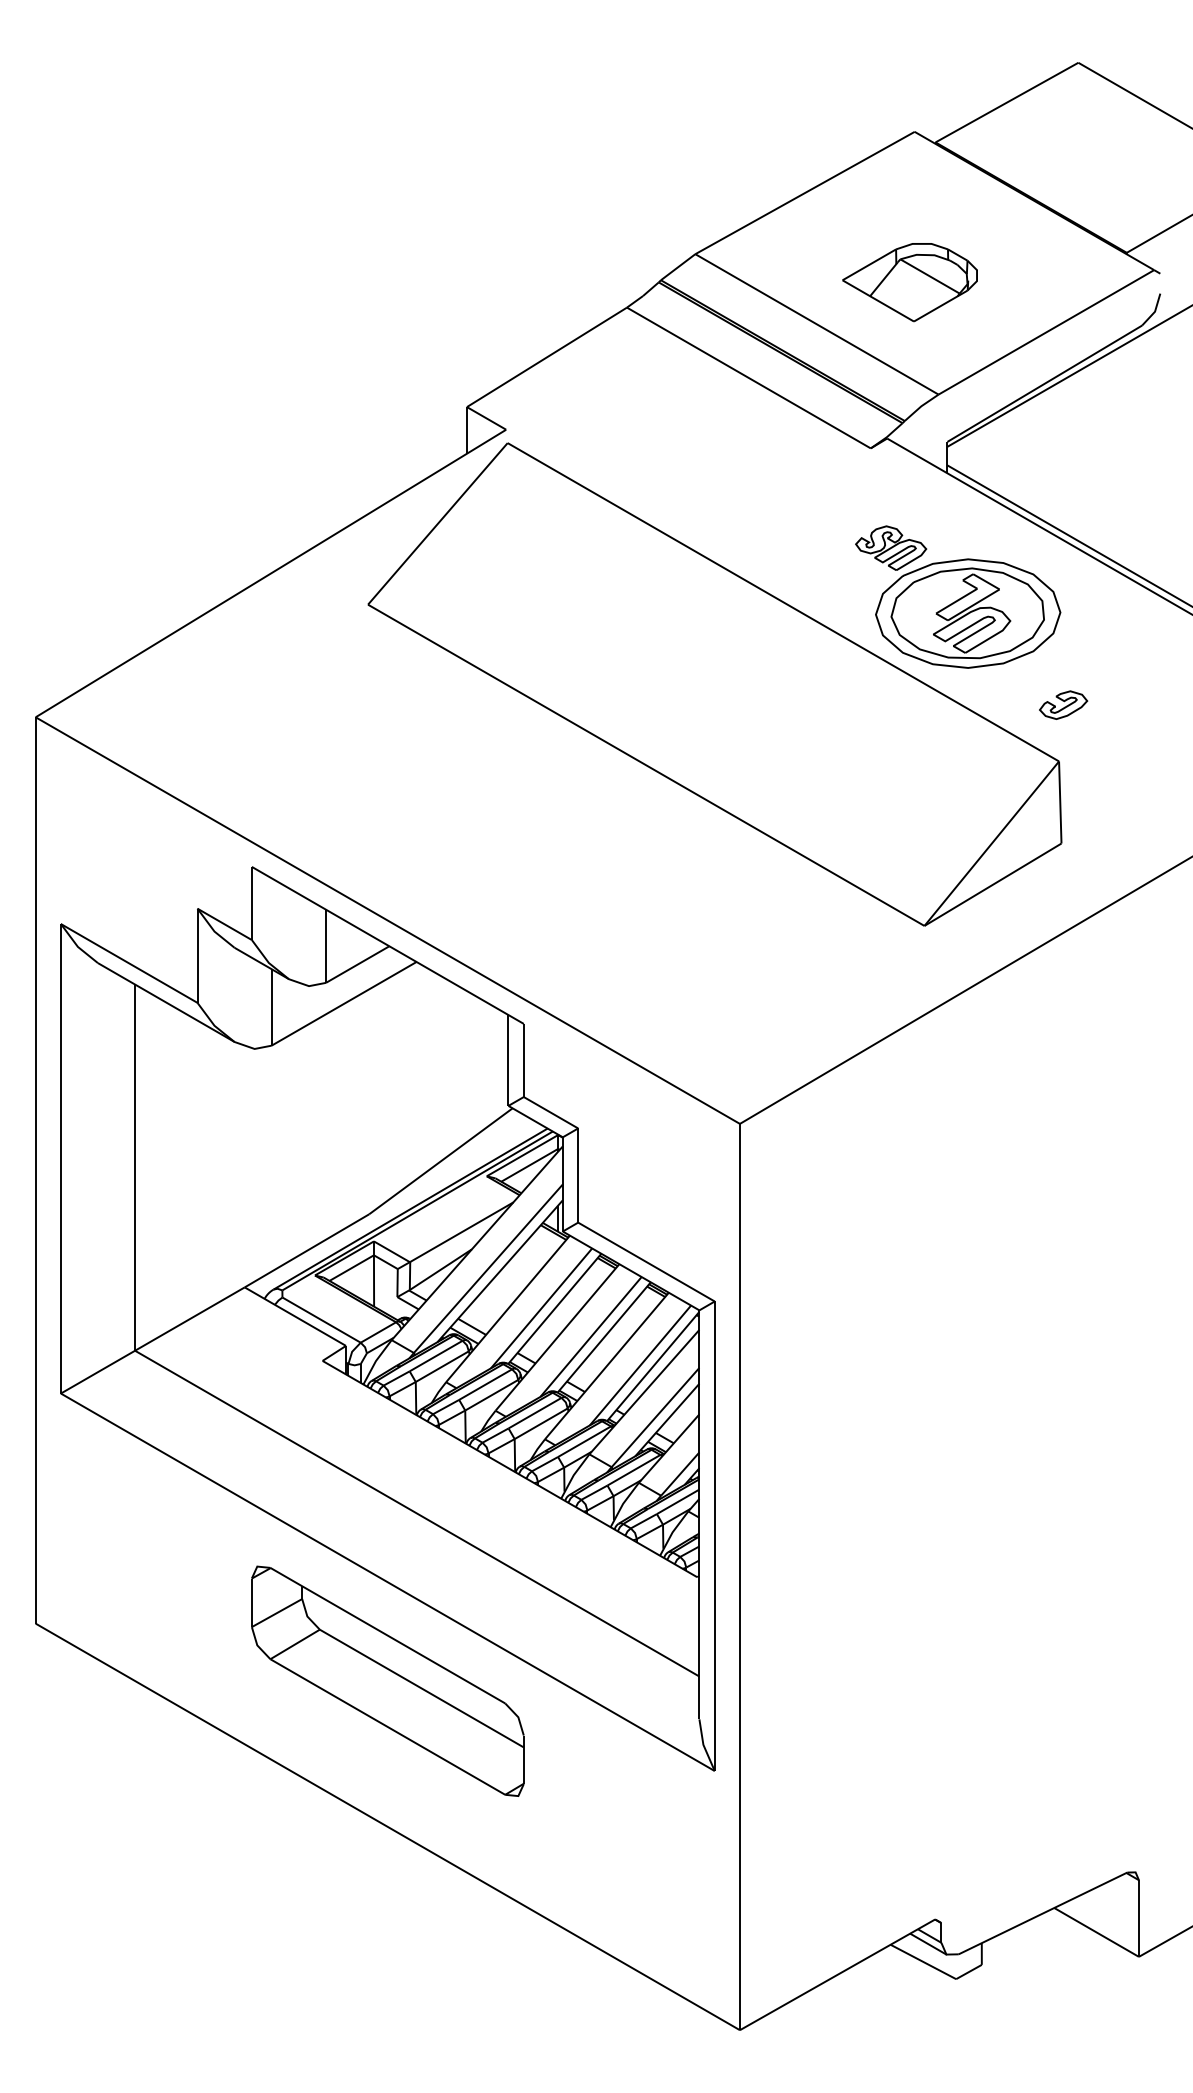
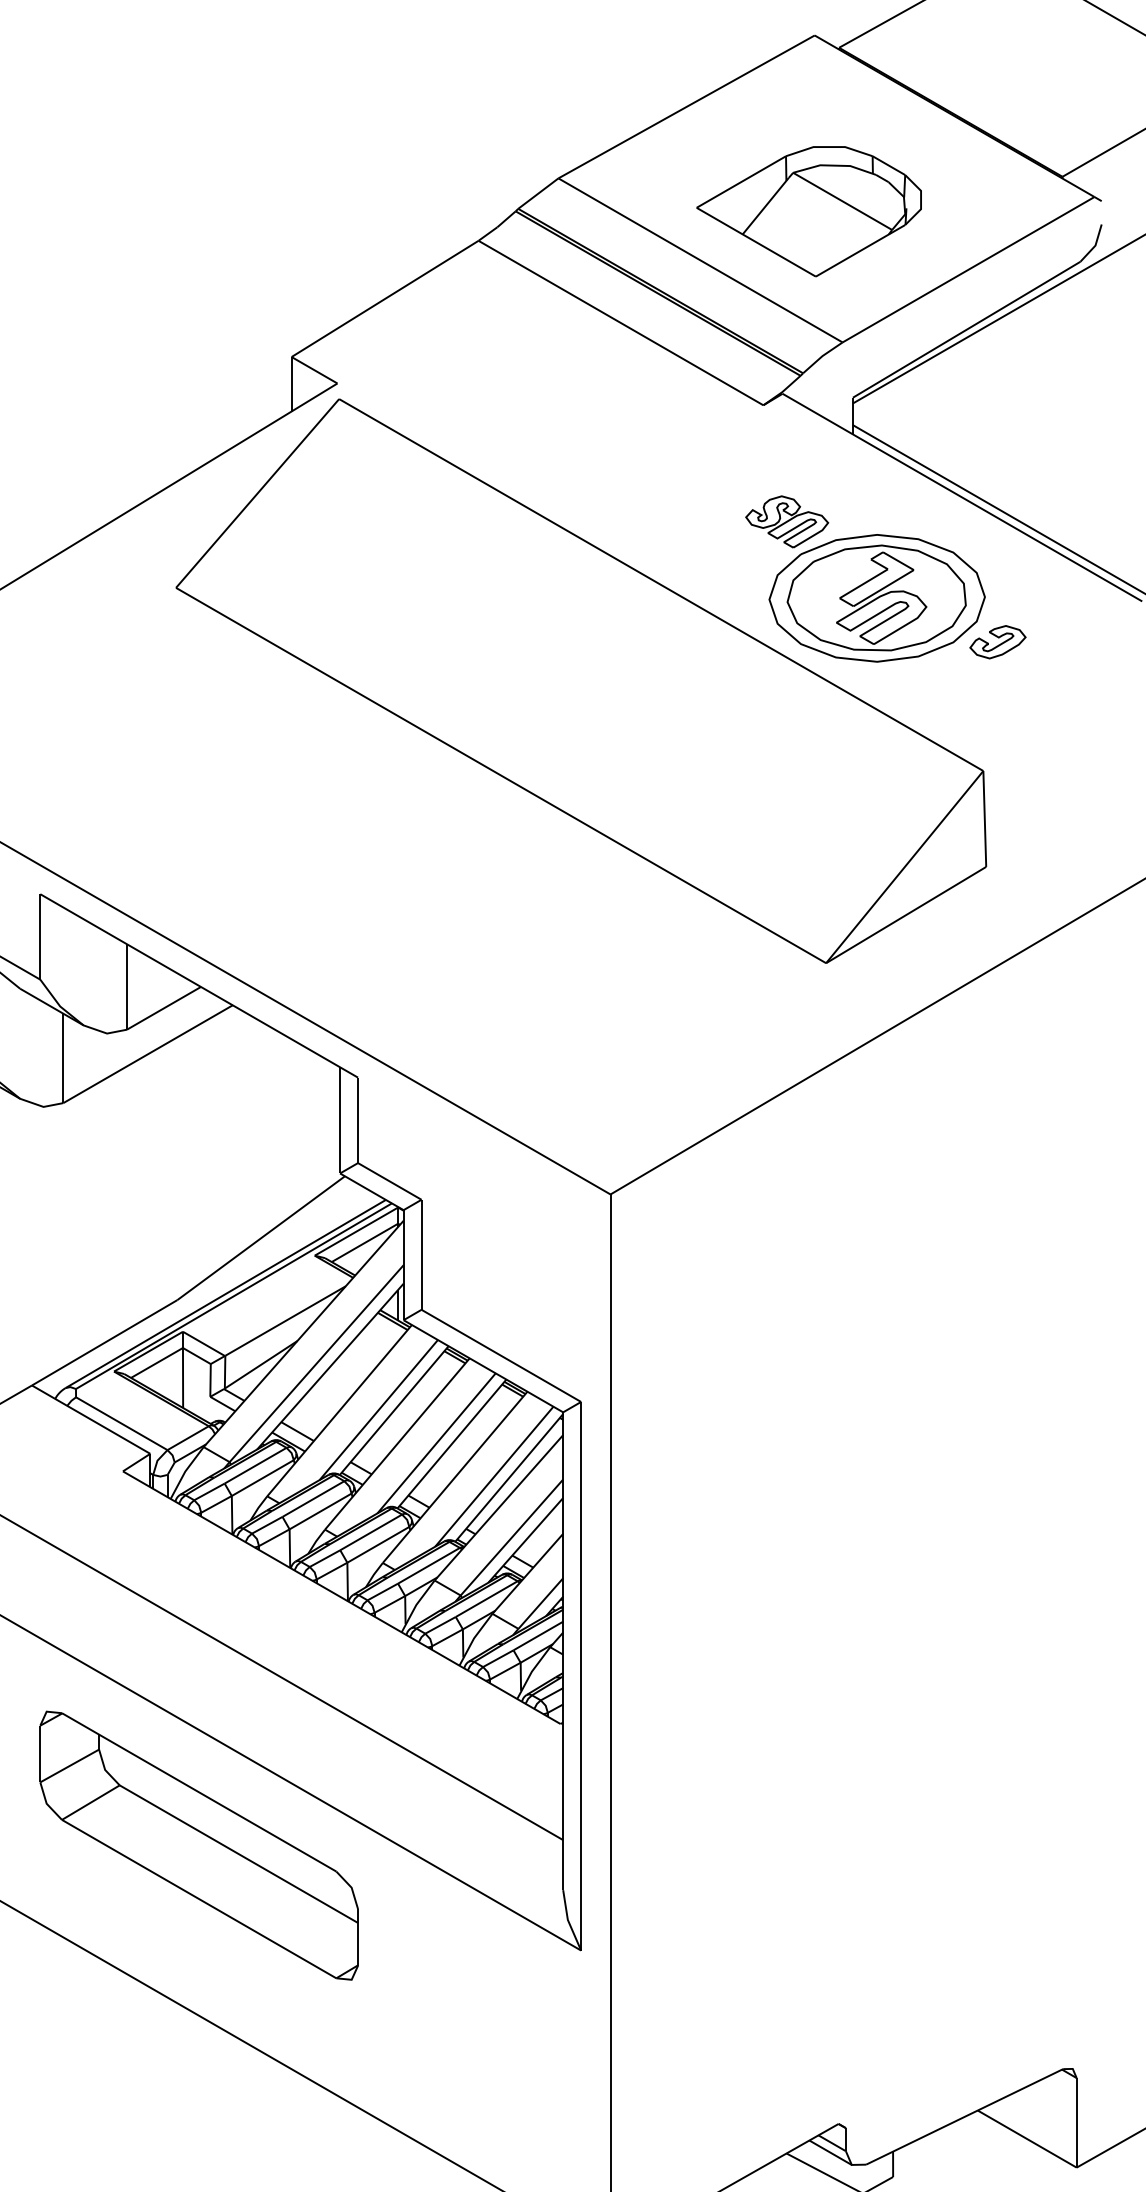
part: (909, 282) -> (808, 211), size x1.43
part: (1063, 704) -> (997, 641), moved

